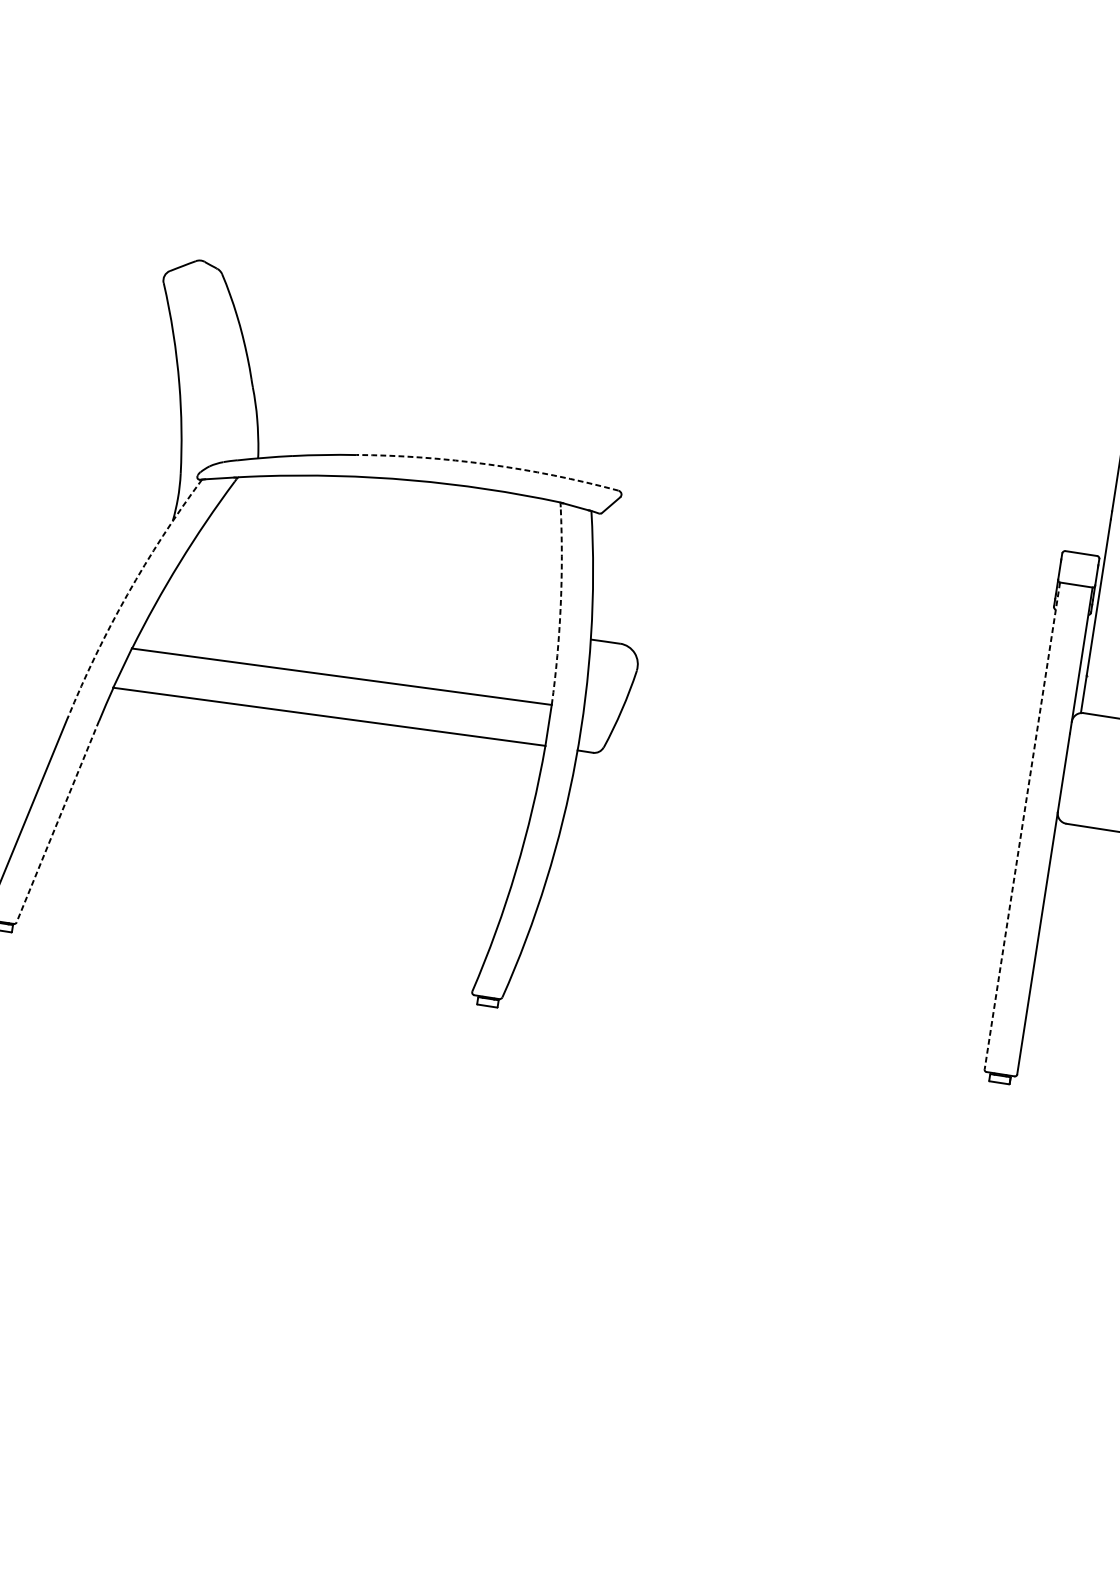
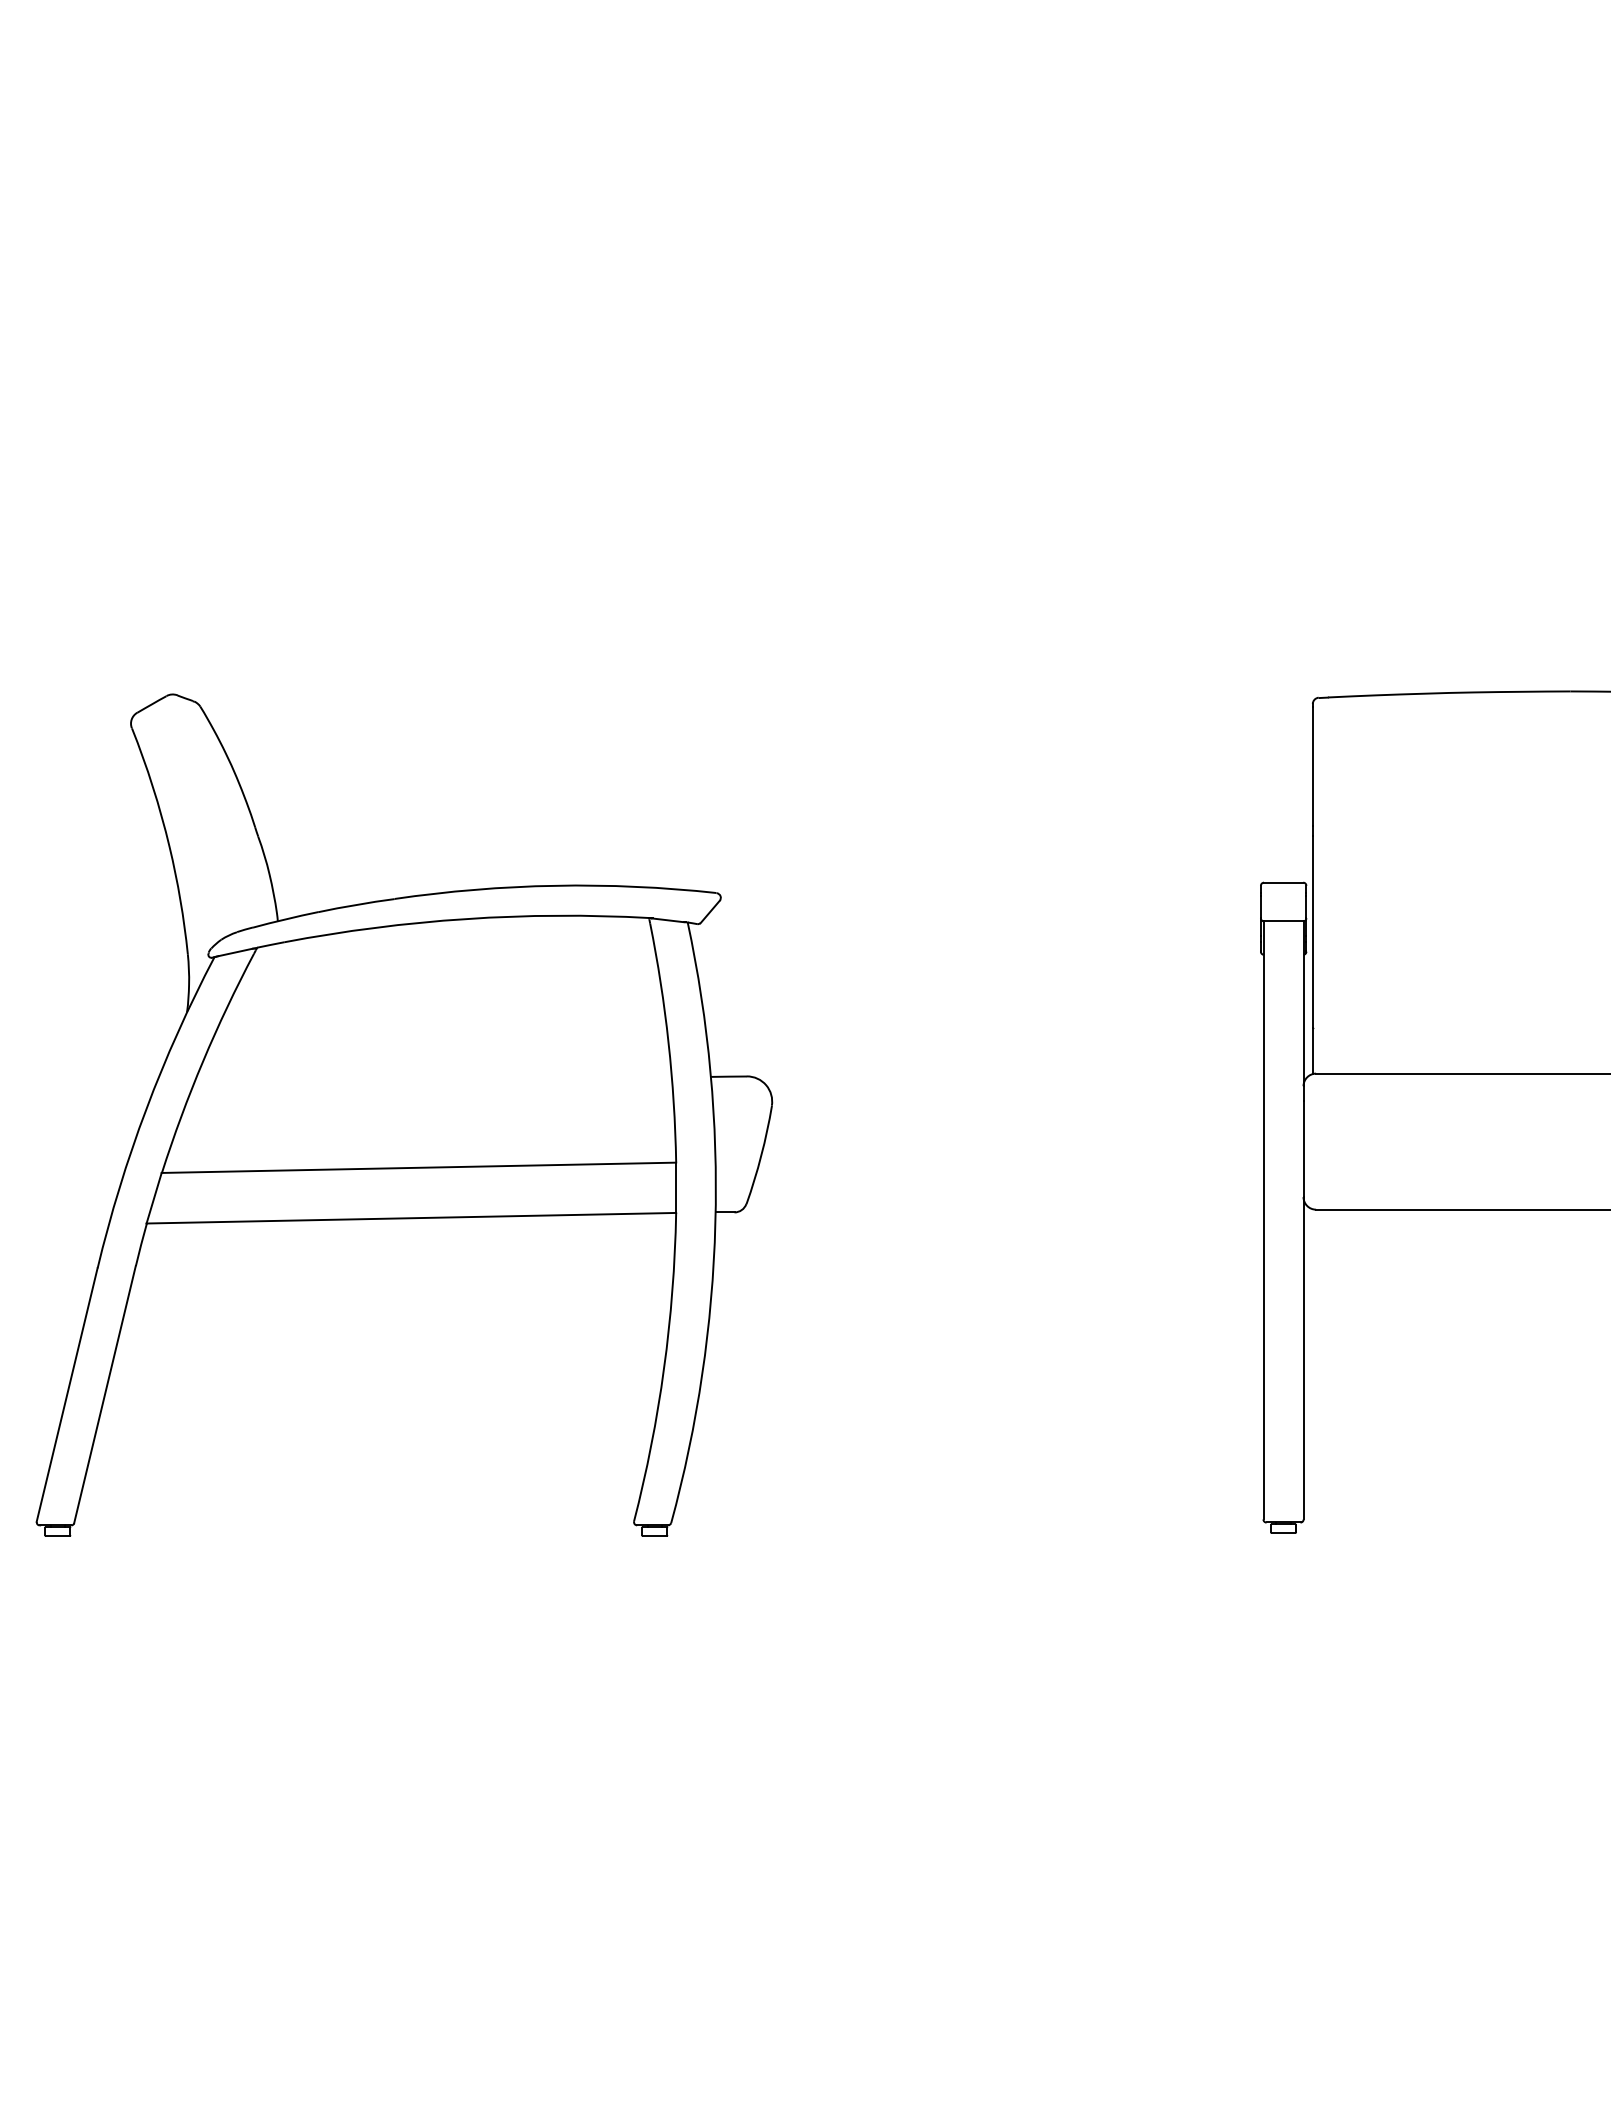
arc: (488, 464) -> (555, 885), dashed -> solid
arc: (127, 594) -> (146, 1109), dashed -> solid
arc: (560, 606) -> (668, 1042), dashed -> solid
line: (57, 822) -> (104, 1395), dashed -> solid
line: (1022, 825) -> (1263, 1220), dashed -> solid

